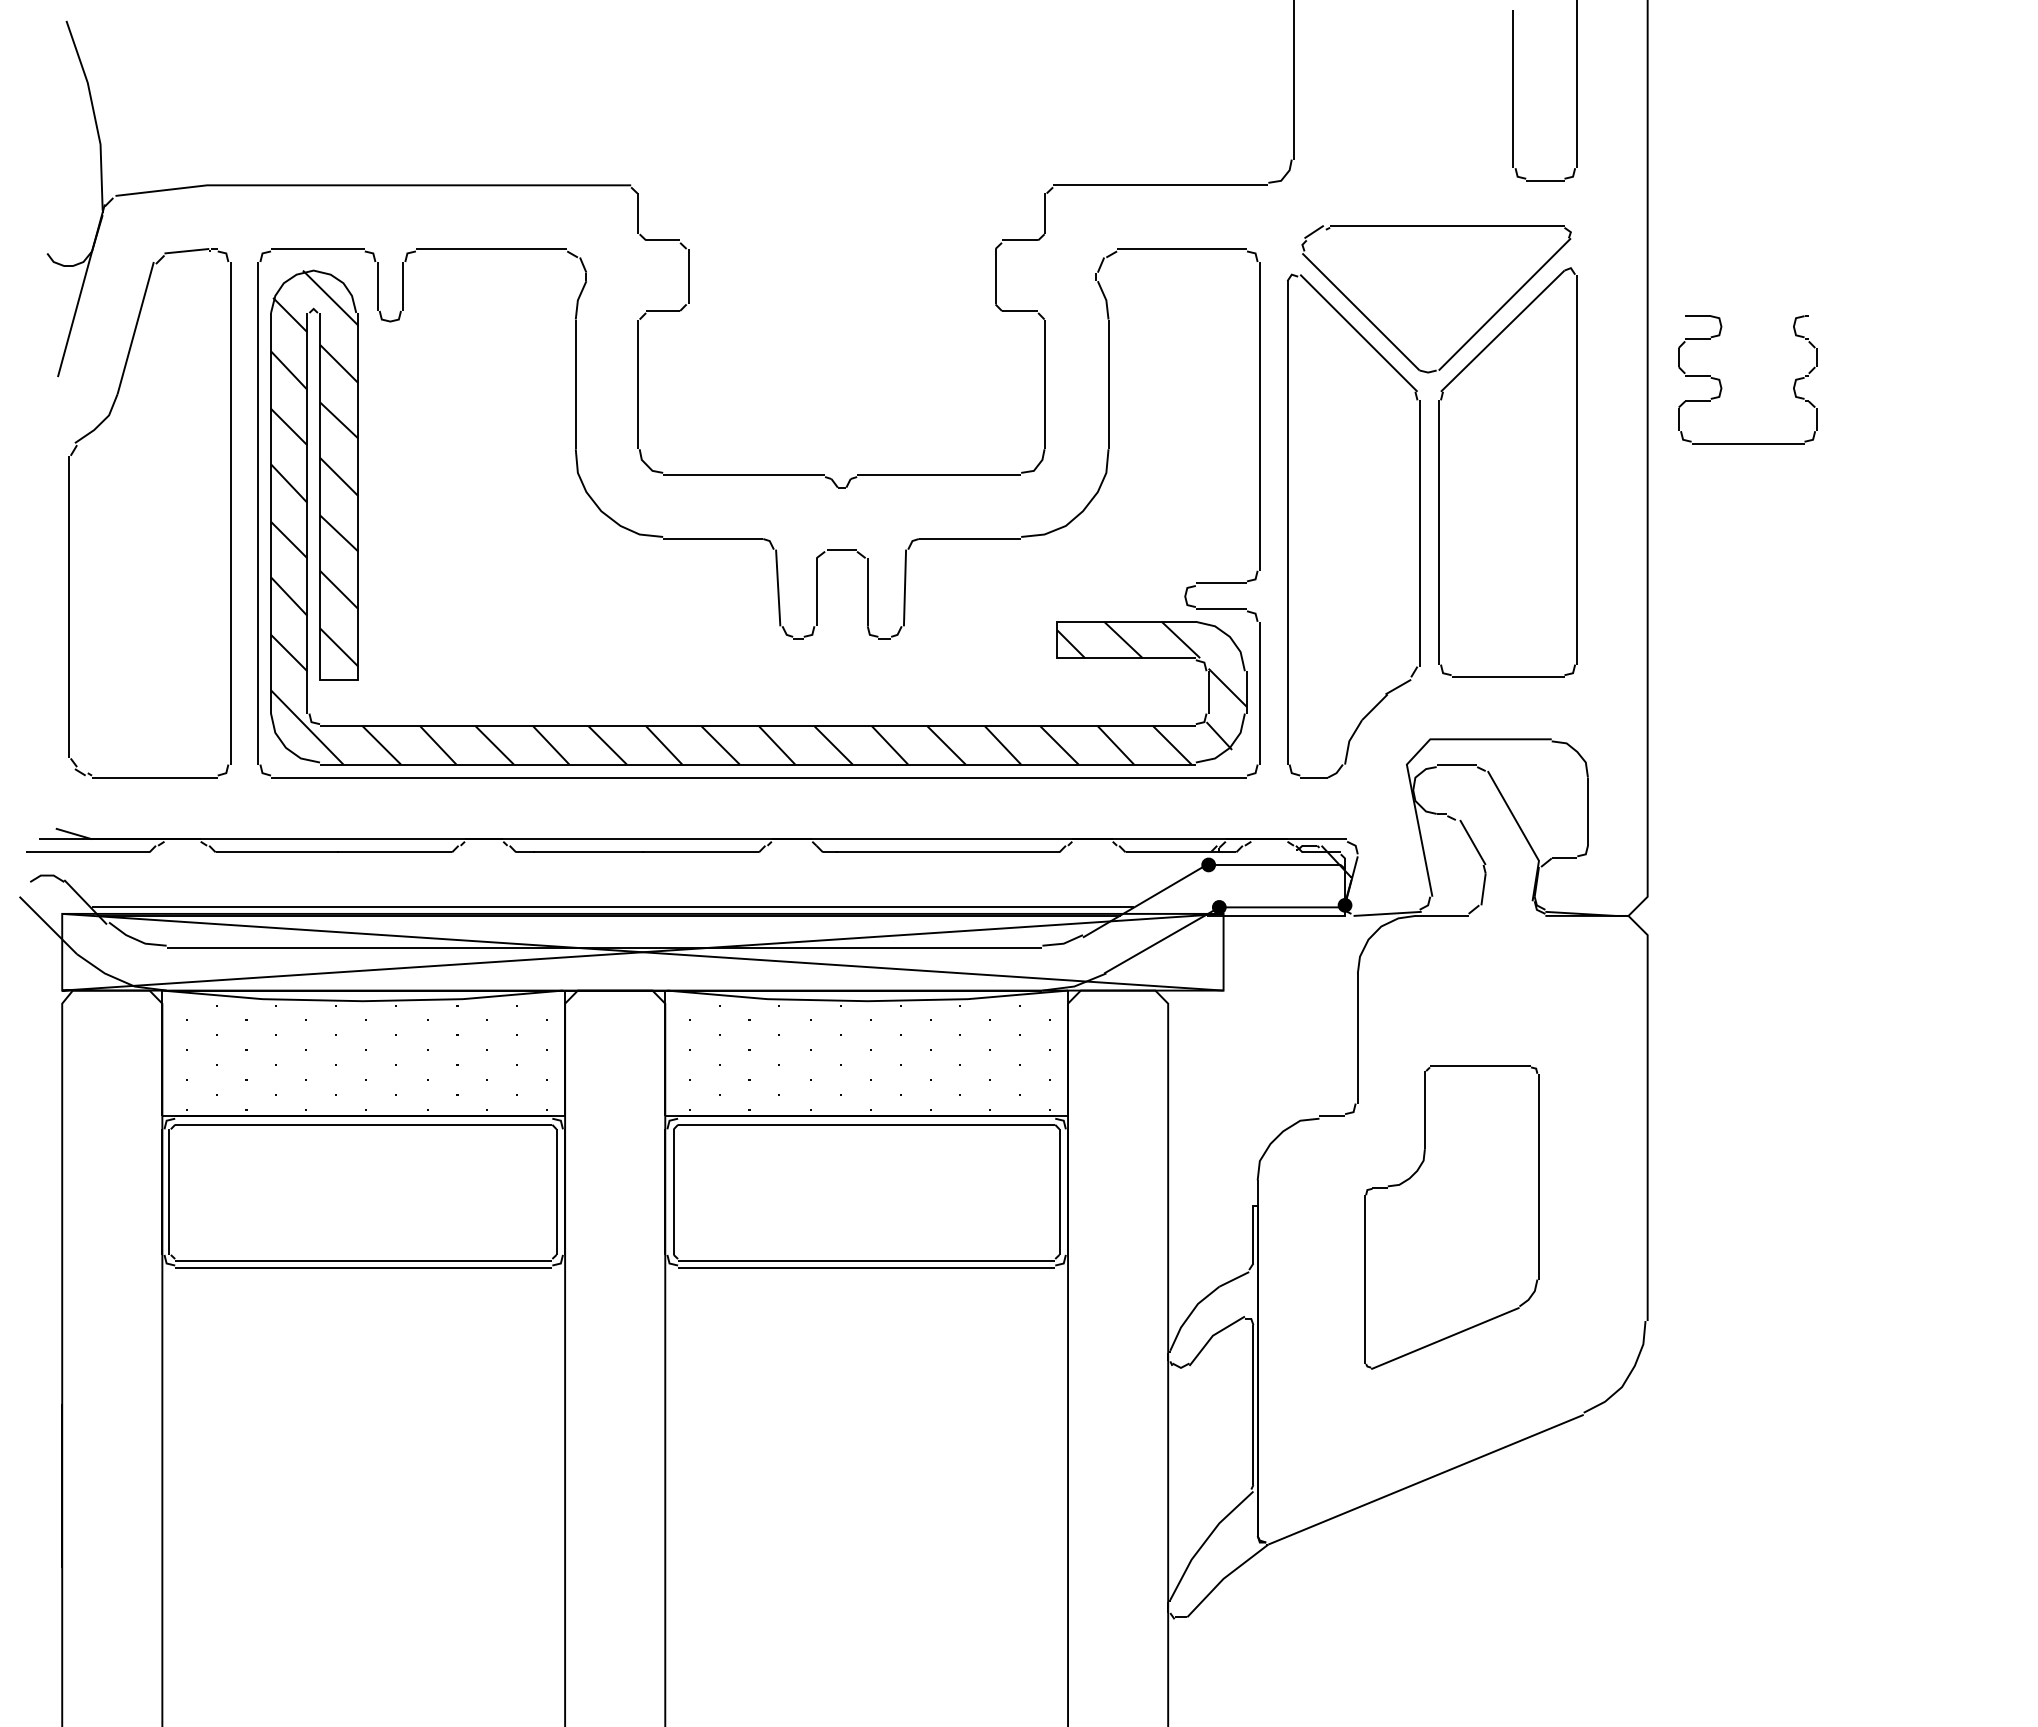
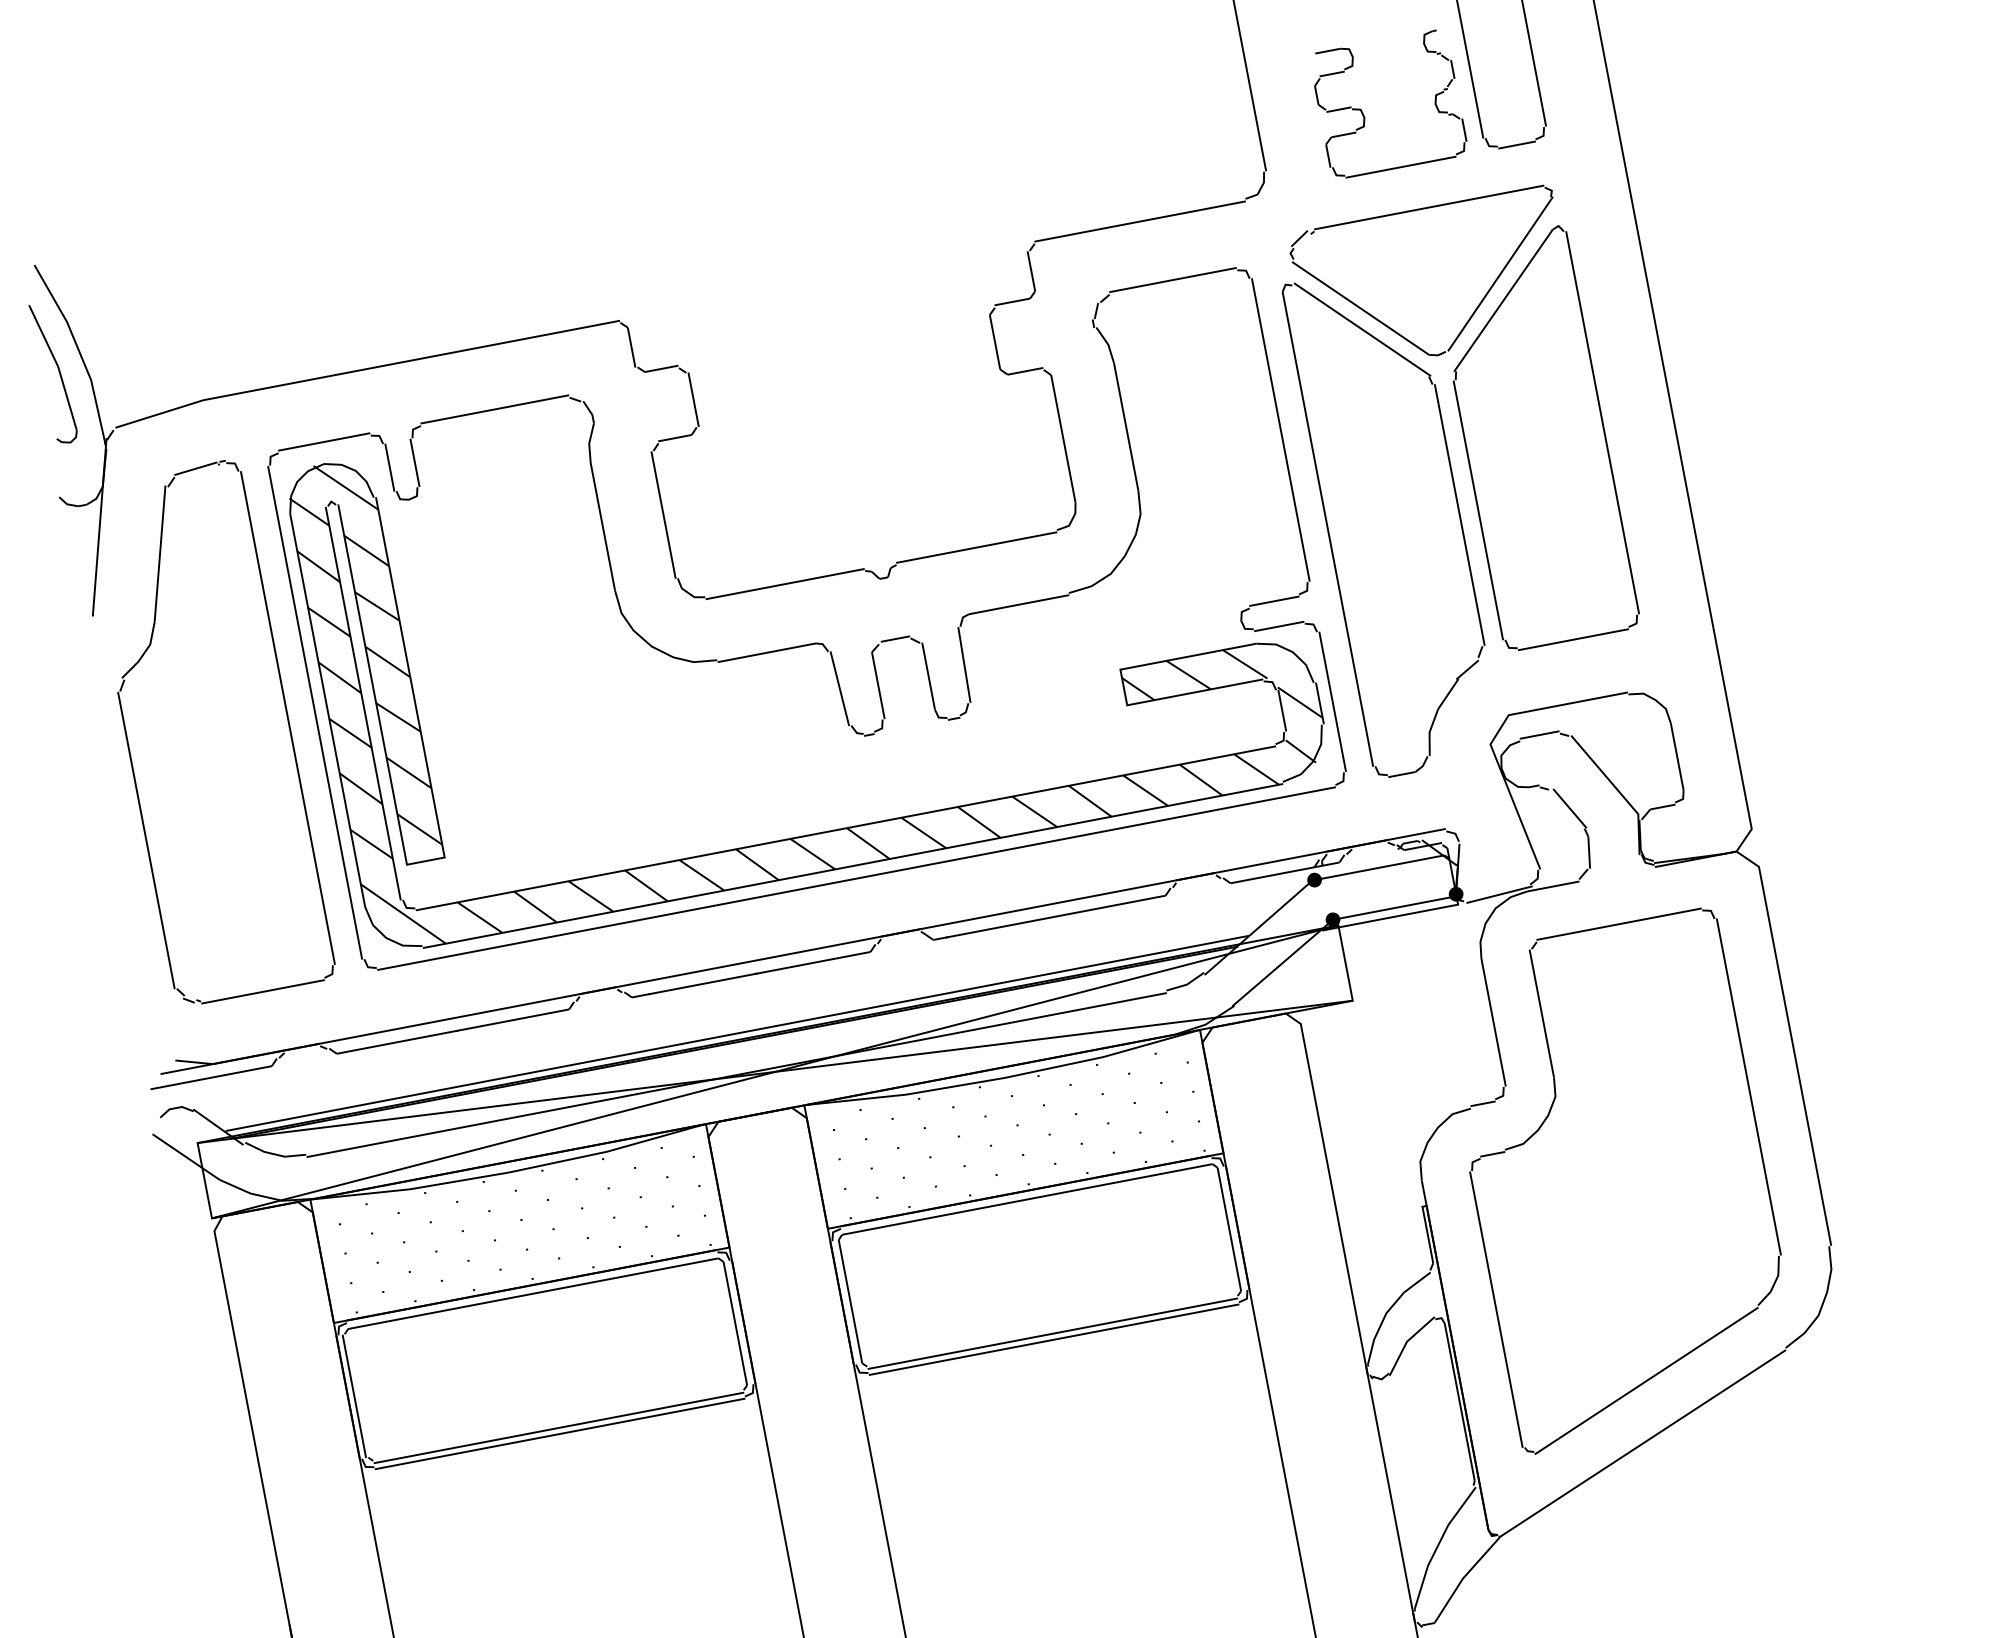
part: (65, 130) -> (54, 372), added
part: (1722, 387) -> (1365, 116), moved
part: (1451, 1217) -> (1619, 1180), size x1.67

